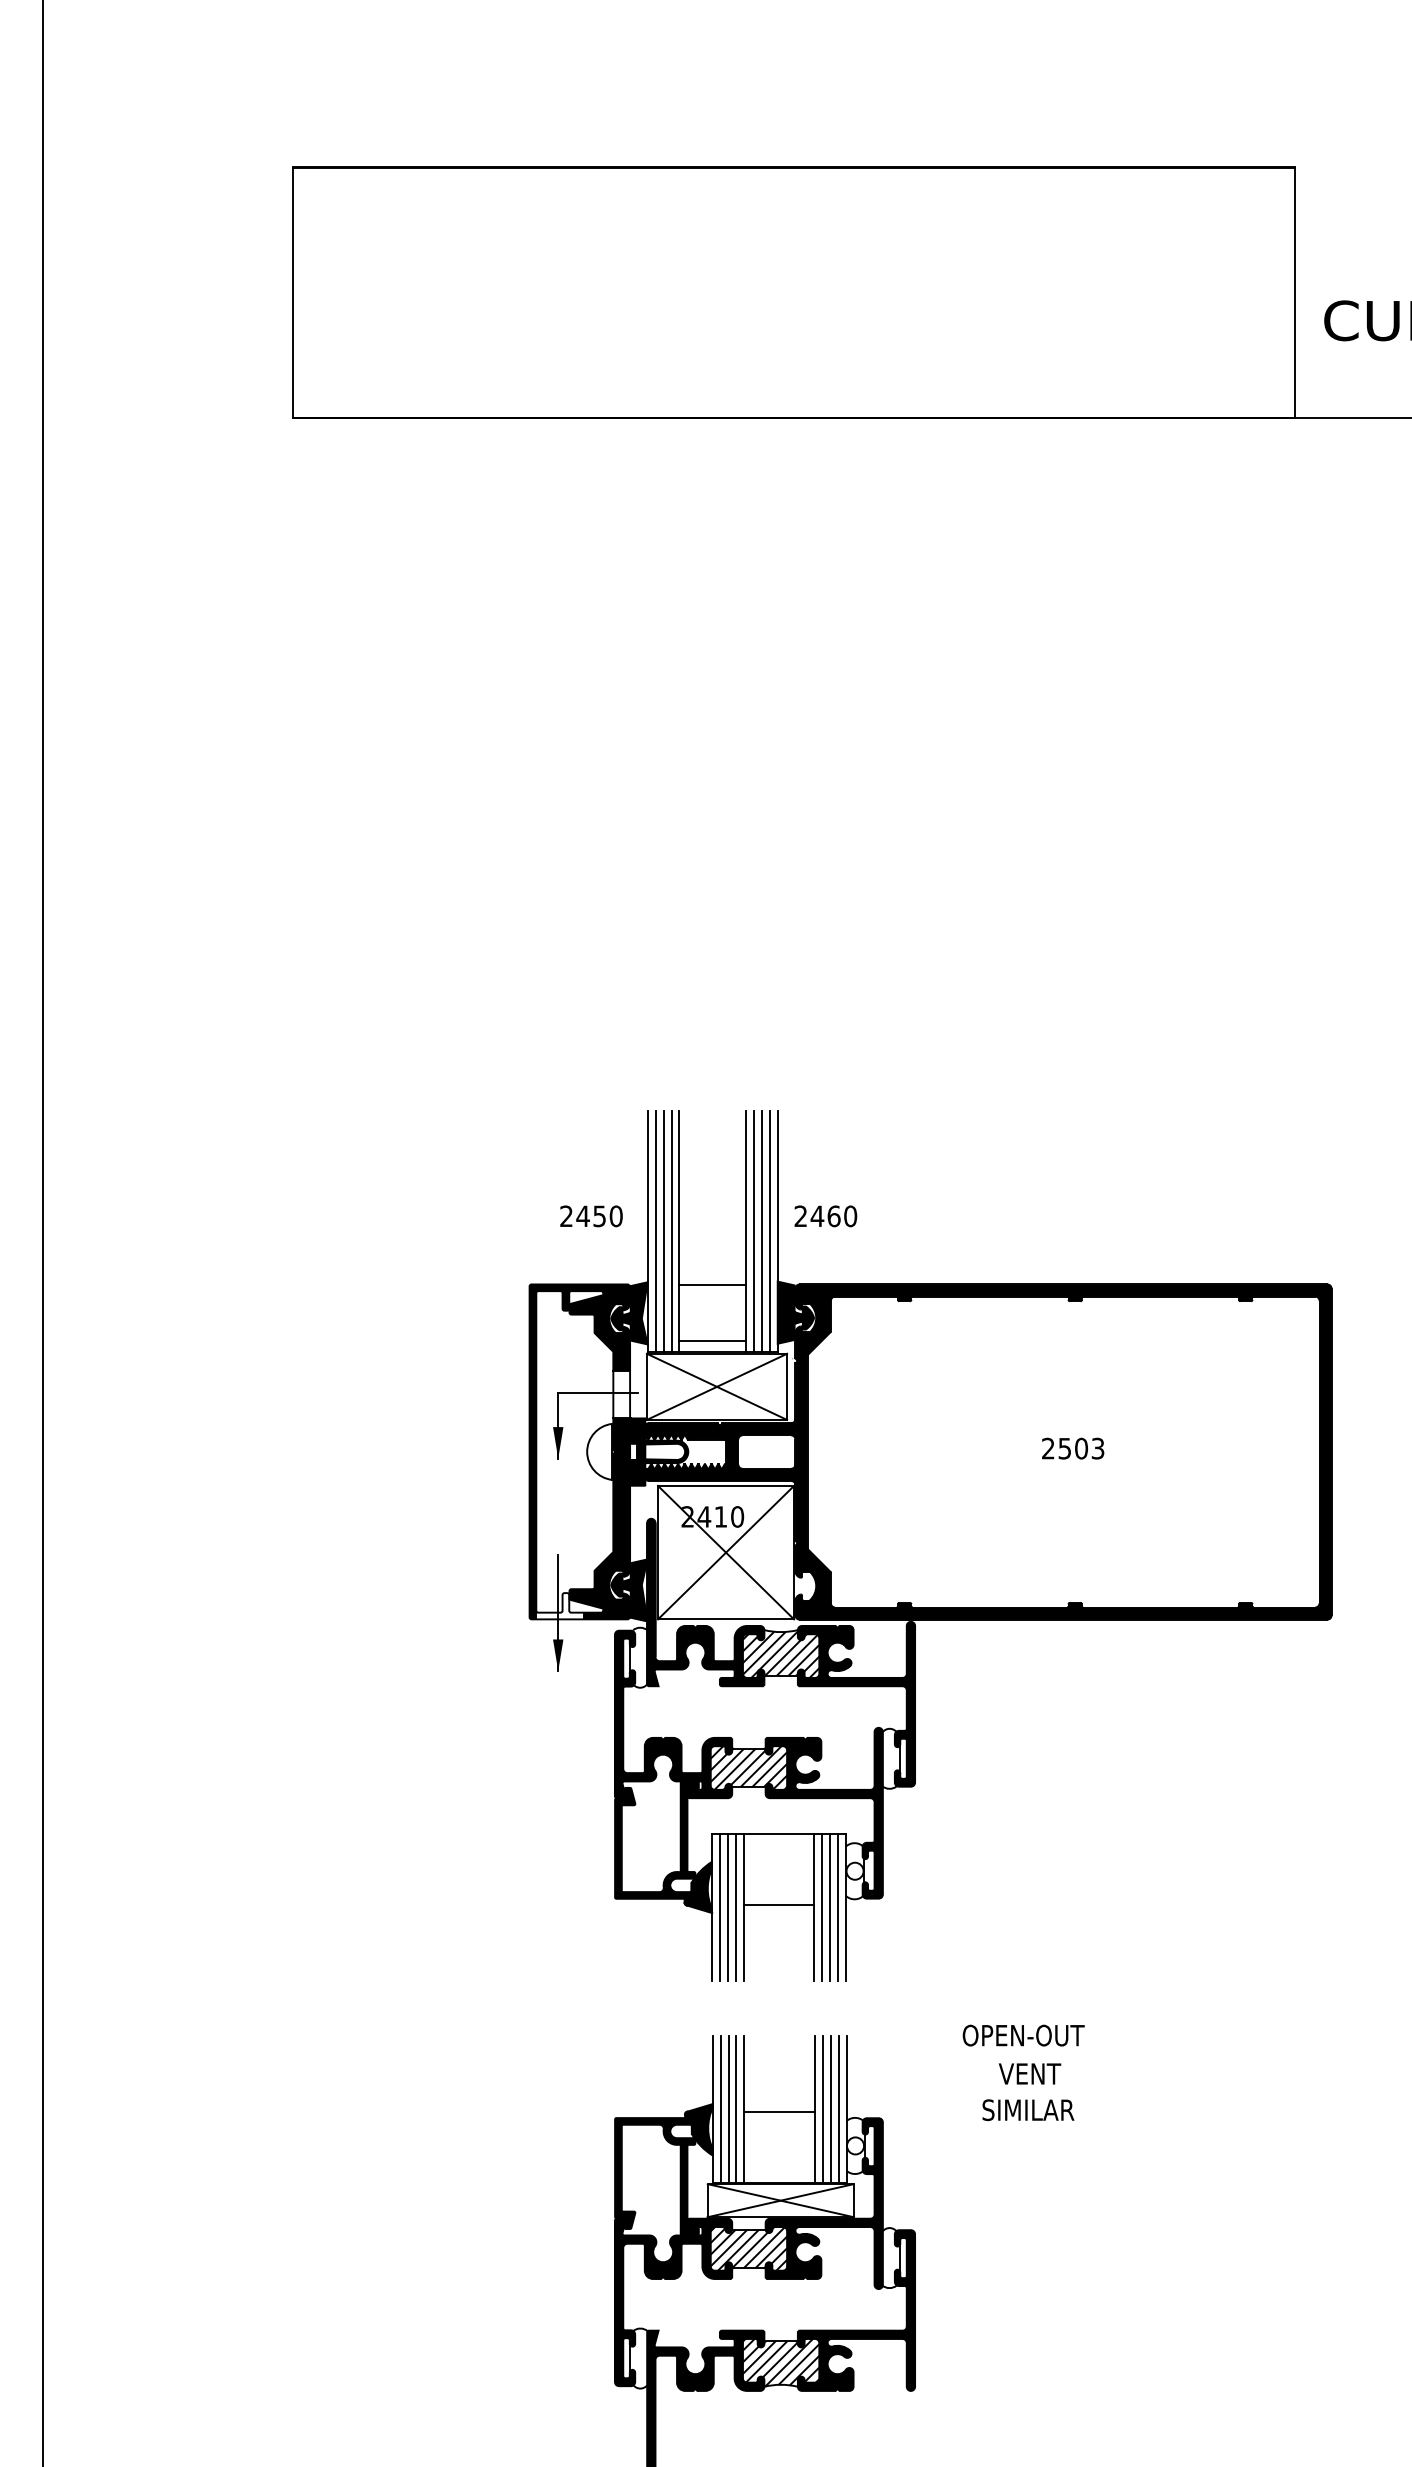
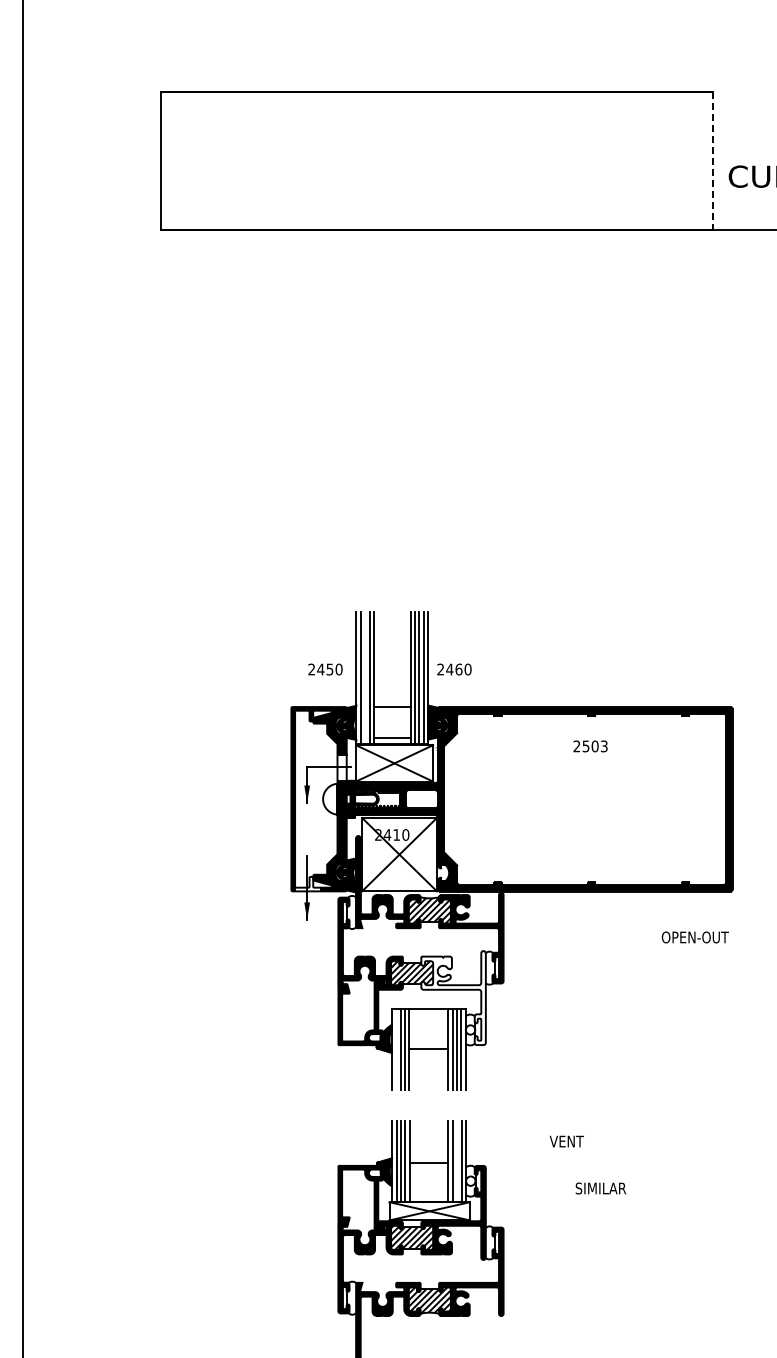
line: (1294, 293) -> (712, 161), solid -> dashed
line: (664, 1230) -> (365, 677), removed
text: (1073, 1448) -> (590, 746), moved
fill: (824, 1813) -> (453, 998), removed
line: (720, 1906) -> (396, 1049), removed
text: (1022, 2035) -> (694, 937), moved
line: (831, 2108) -> (457, 1160), removed
text: (1027, 2110) -> (600, 1188), moved

